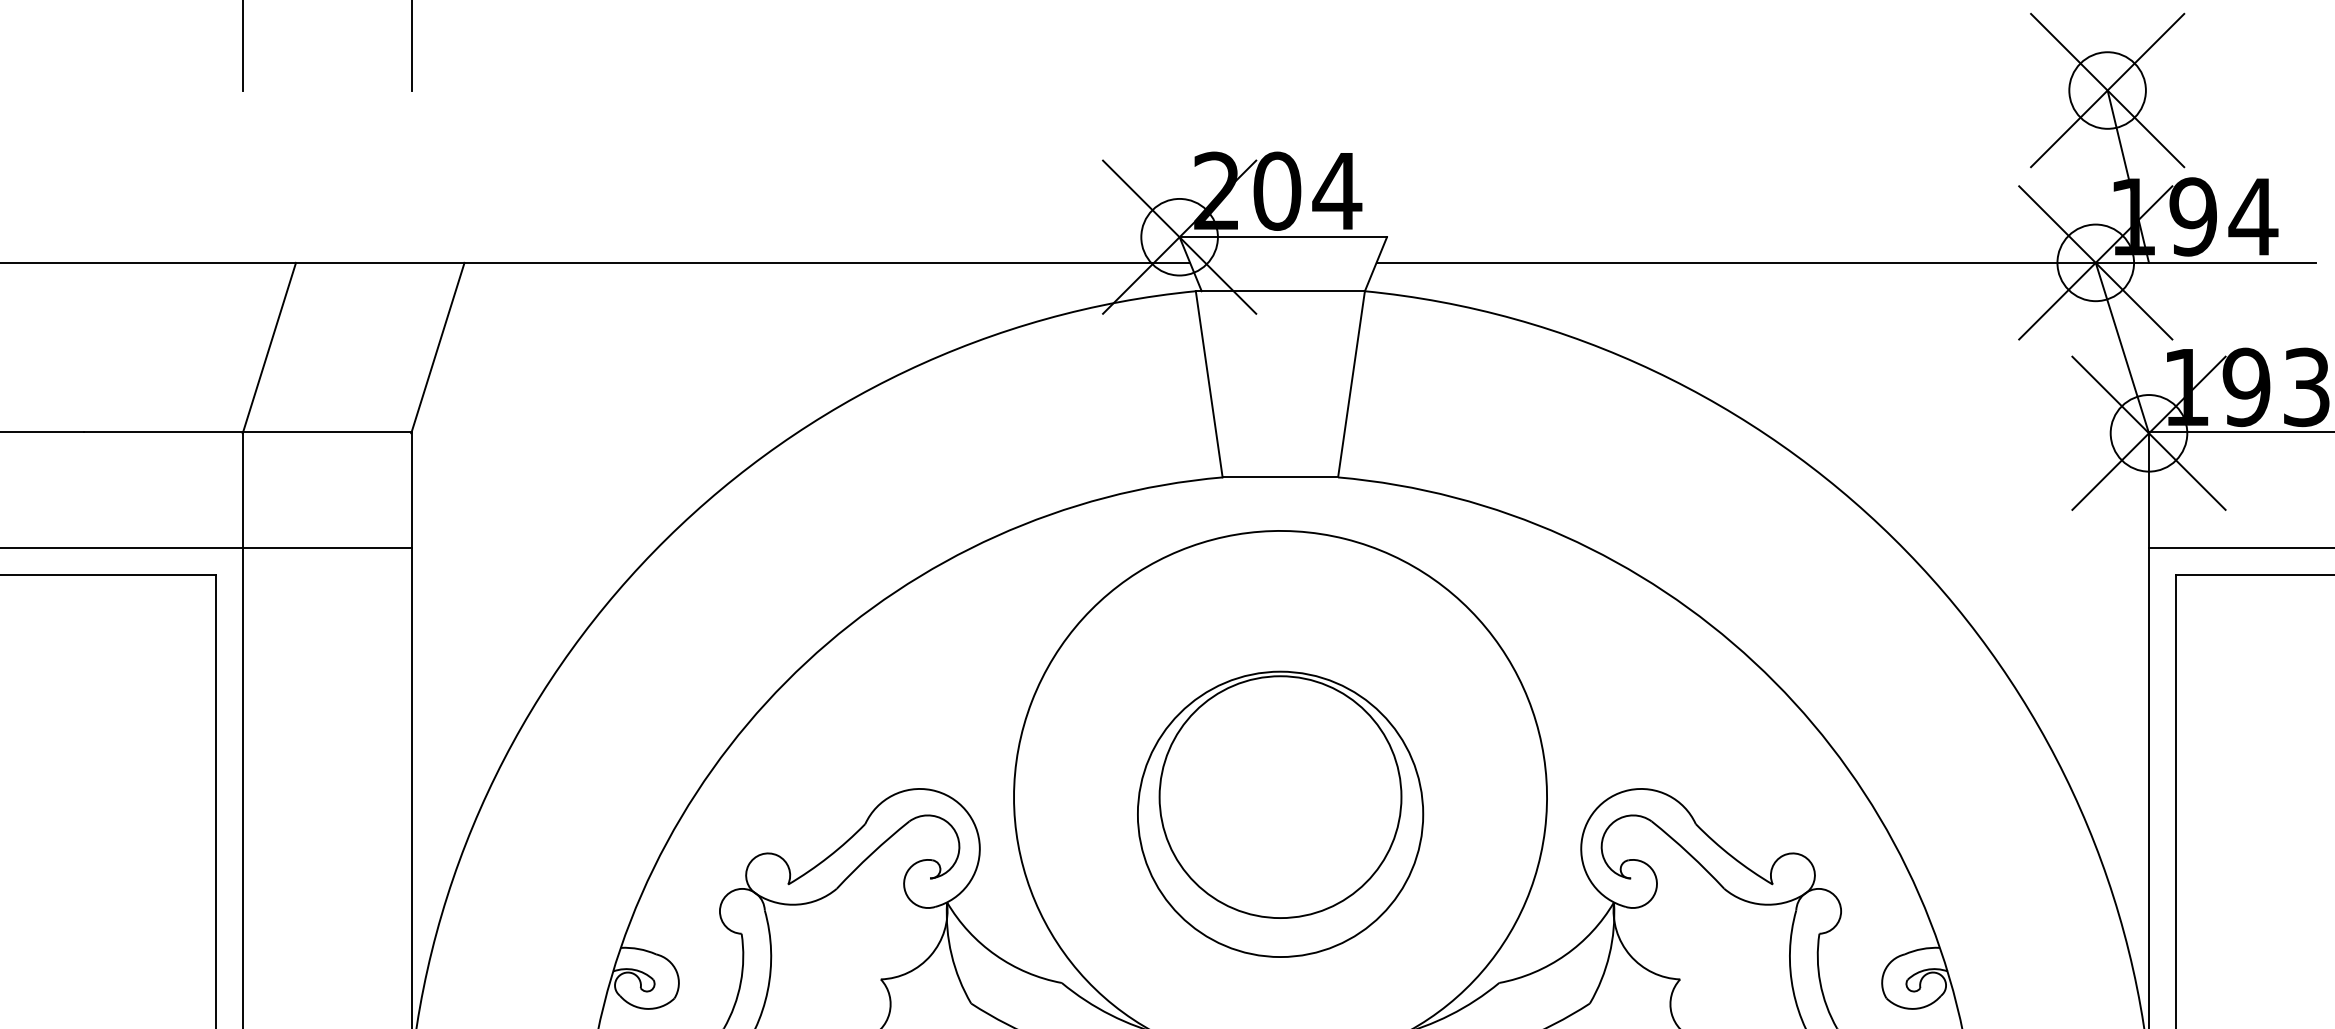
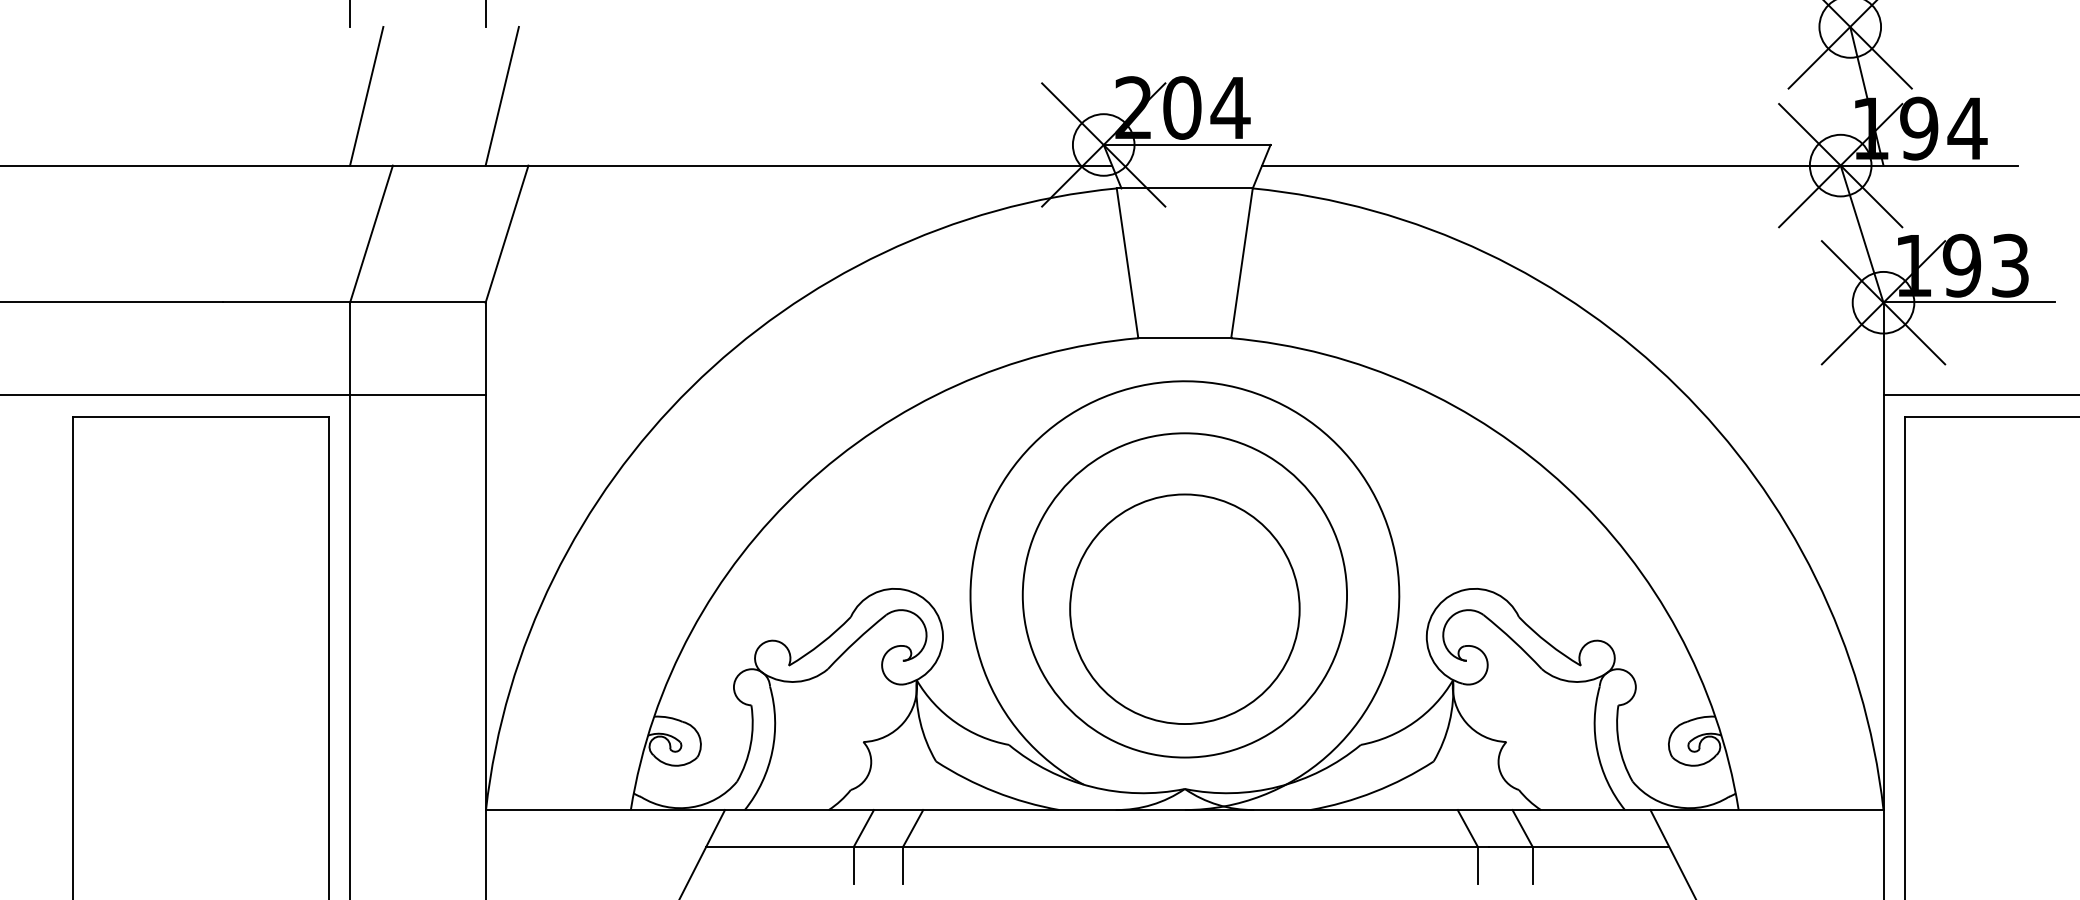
line: (263, 175) -> (366, 95), added
line: (431, 175) -> (501, 95), added
circle: (1280, 797) -> (1184, 595), size x1.67

